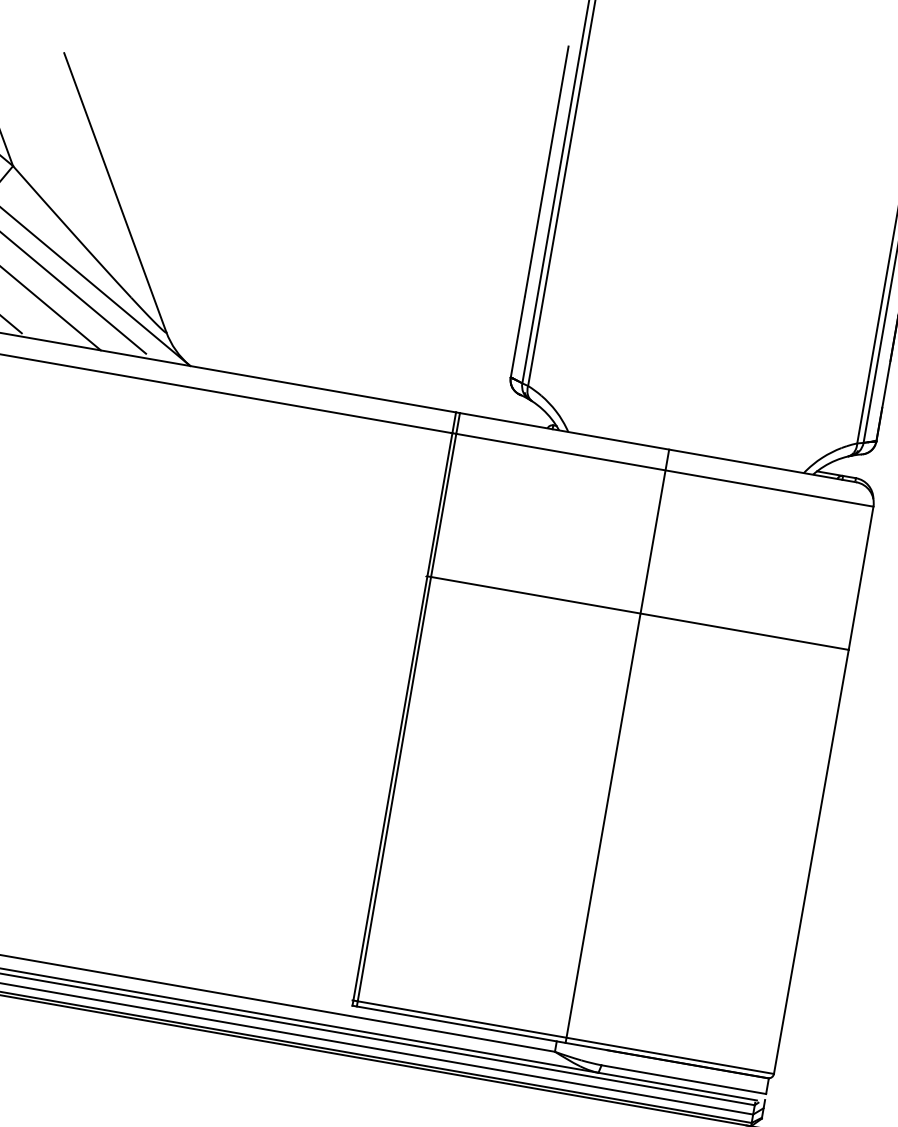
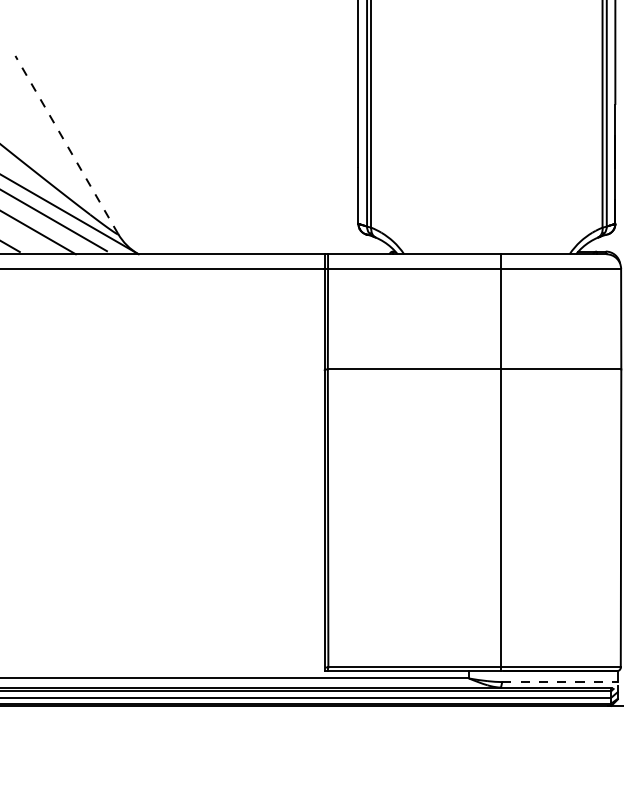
line: (114, 191) -> (66, 144), solid -> dashed
line: (618, 746) -> (501, 462), moved
line: (684, 1080) -> (560, 682), solid -> dashed

